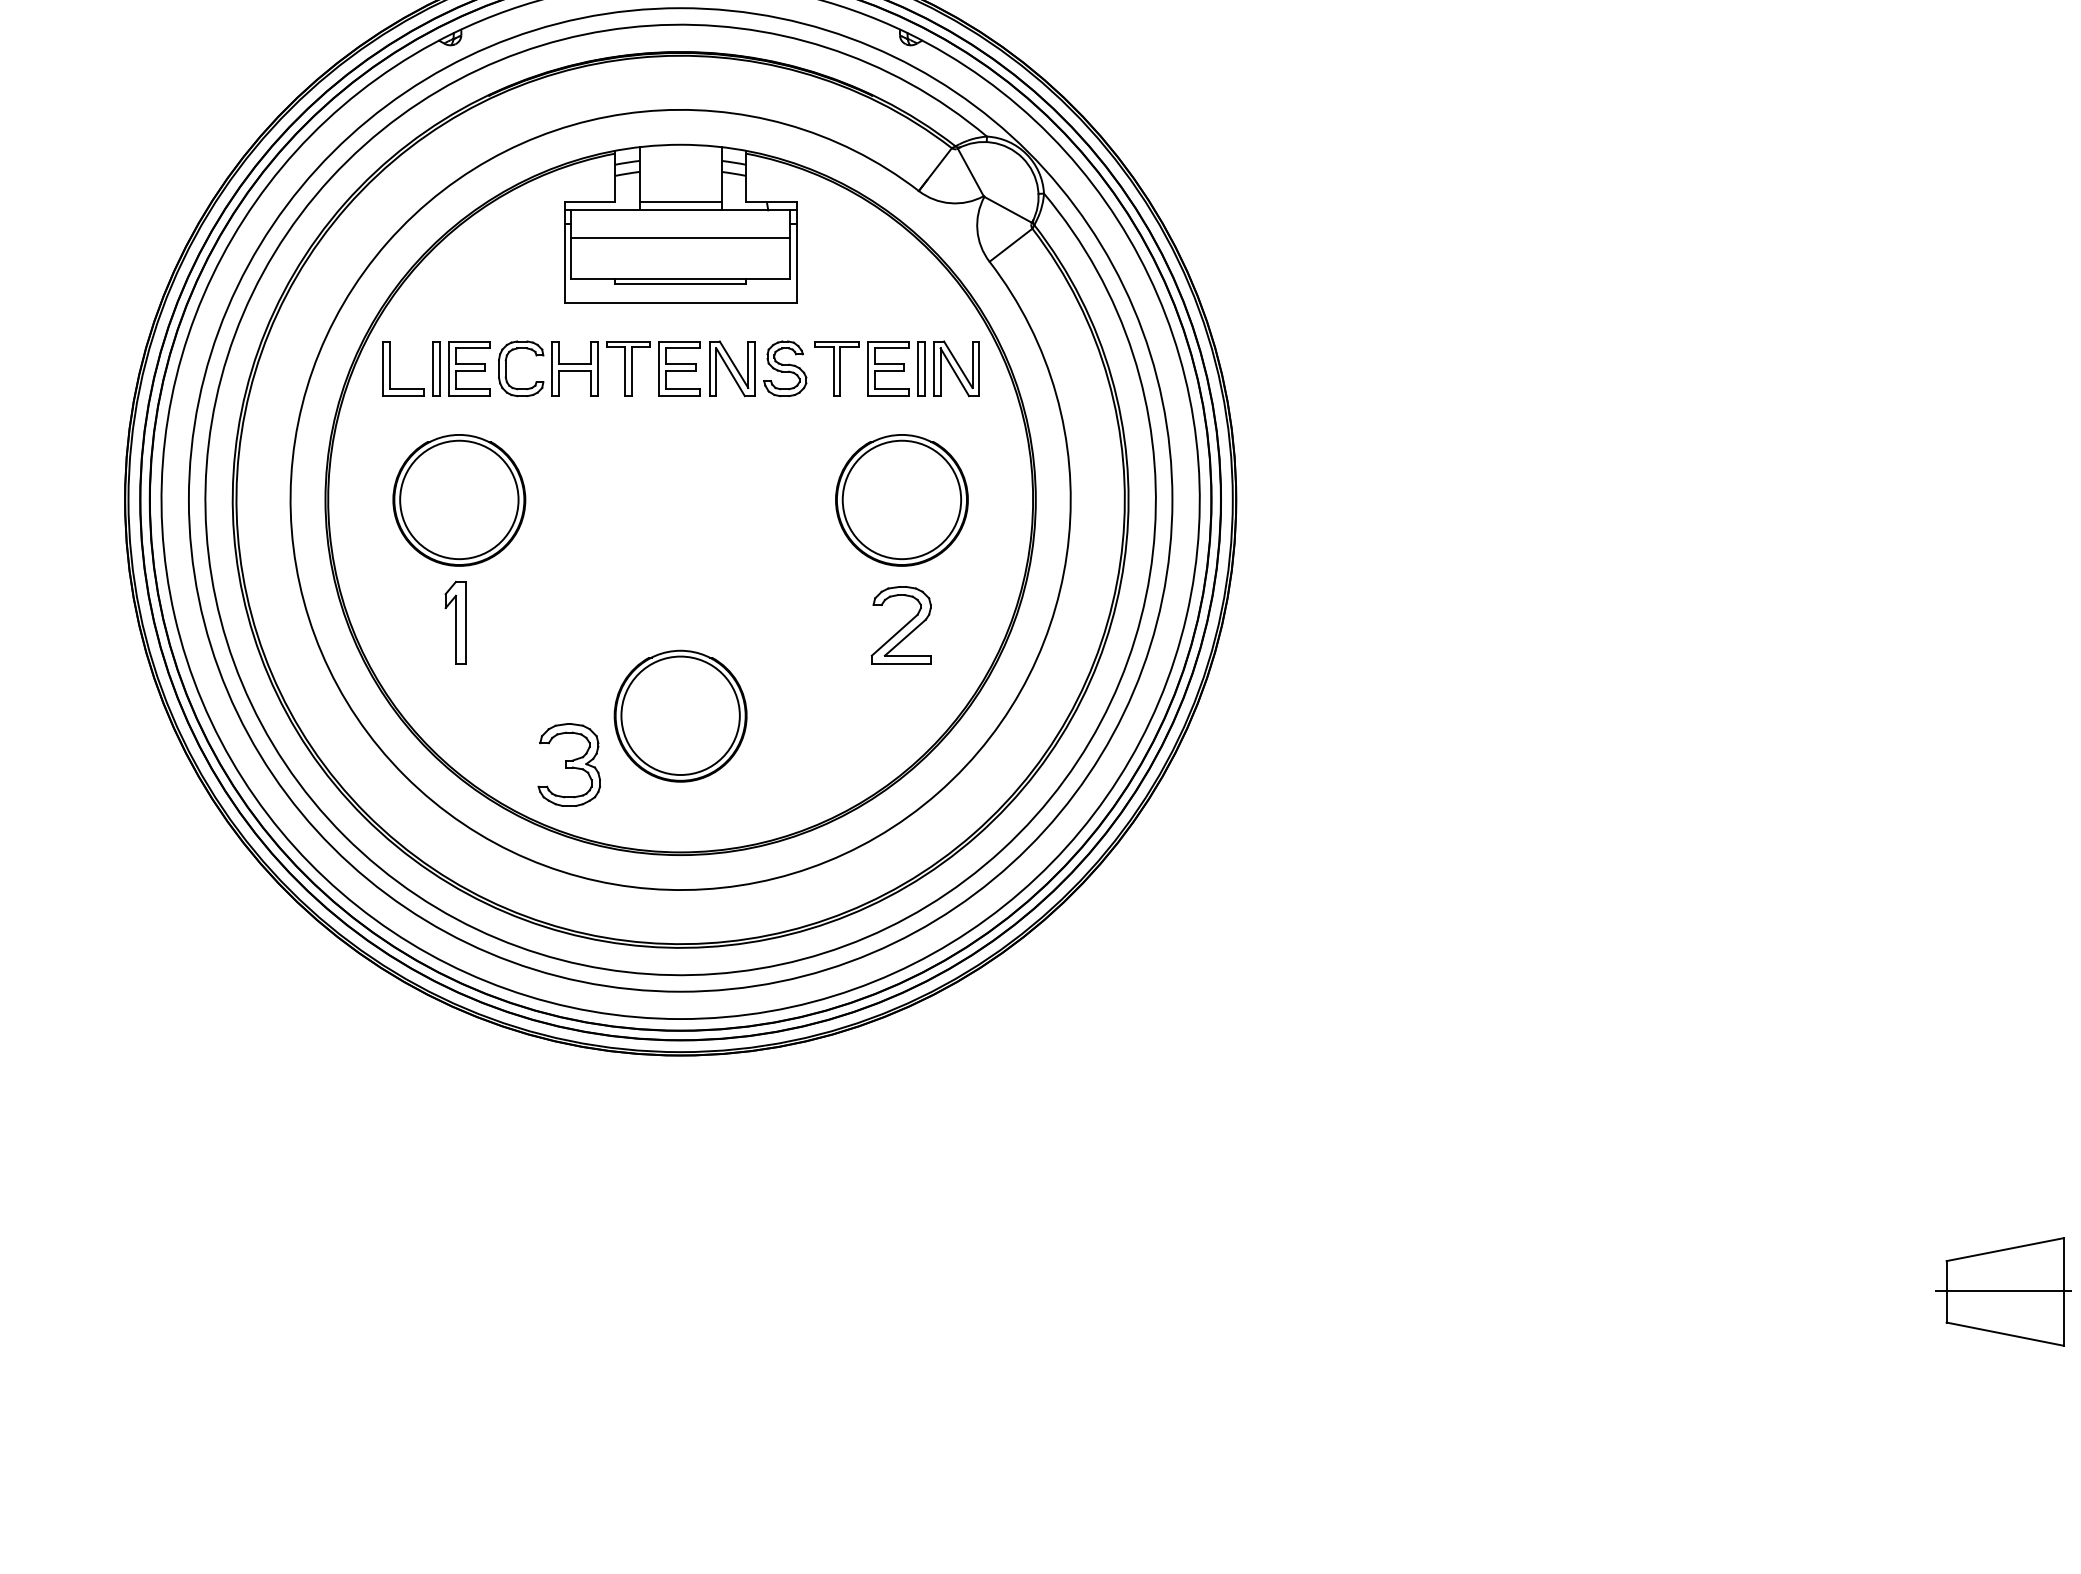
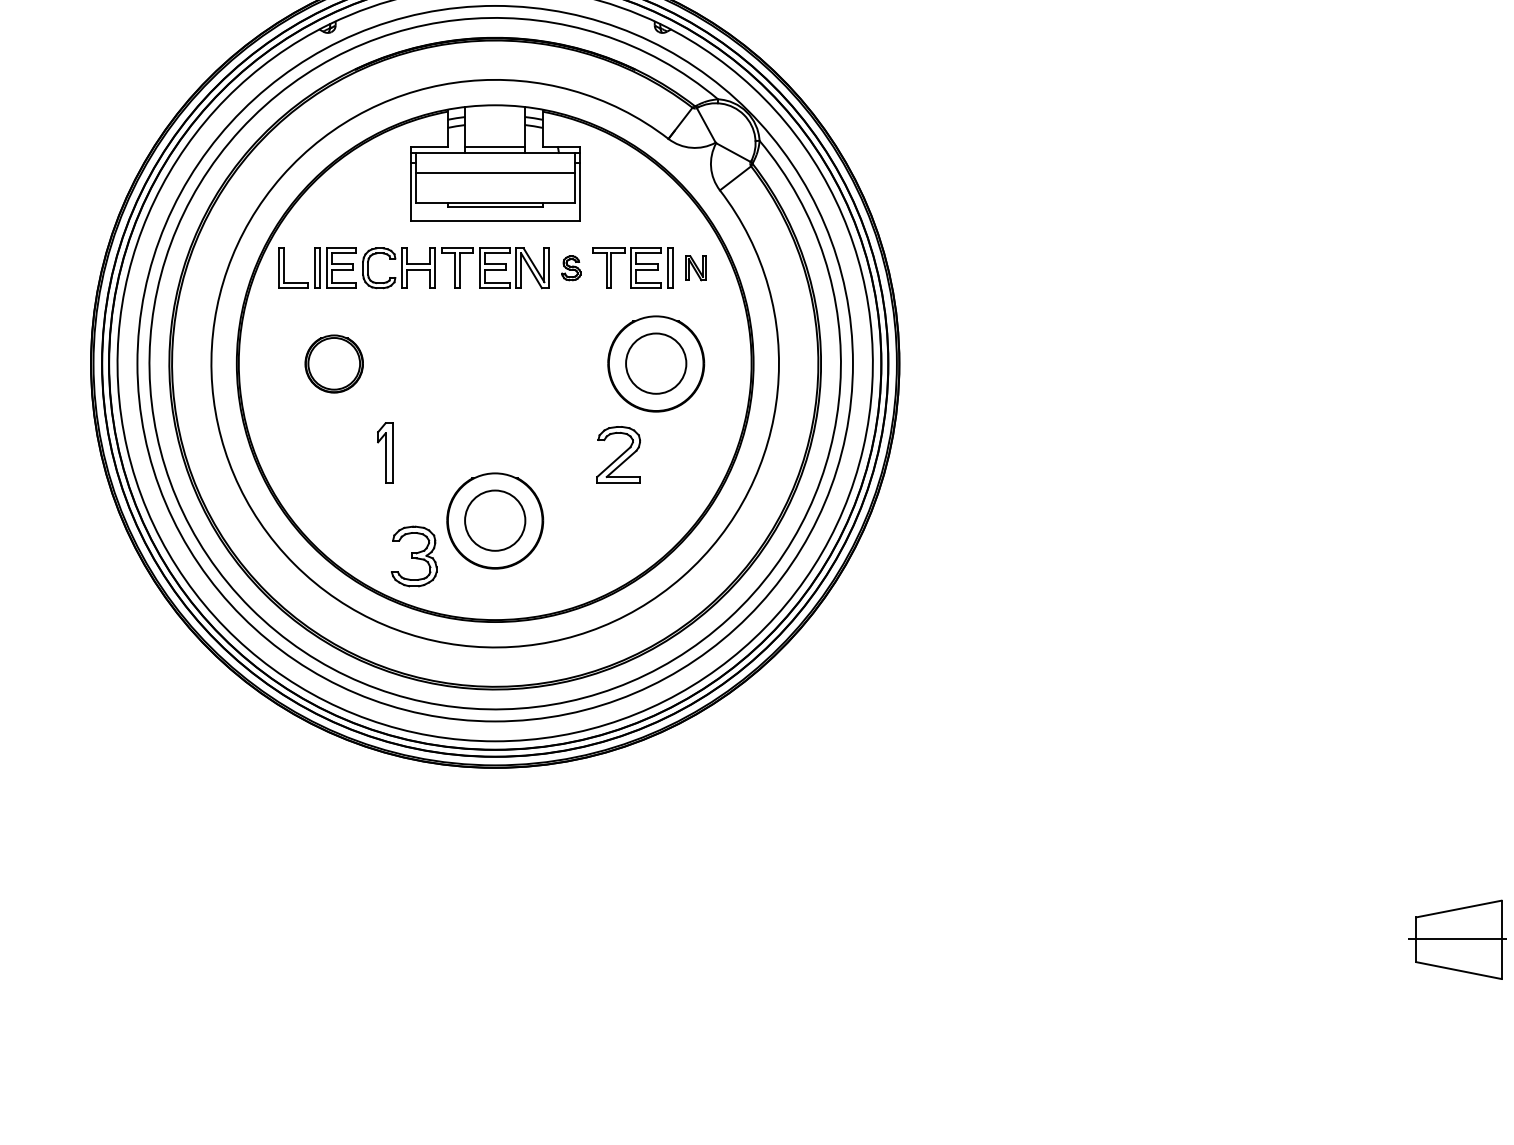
part: (785, 368) -> (571, 268), size x0.6
part: (956, 368) -> (695, 268), size x0.6
circle: (901, 499) -> (655, 363), size x0.7
part: (459, 500) -> (334, 364), size x0.6
part: (455, 622) -> (385, 452), moved
part: (900, 625) -> (618, 455), moved
circle: (680, 715) -> (495, 520), size x0.7

